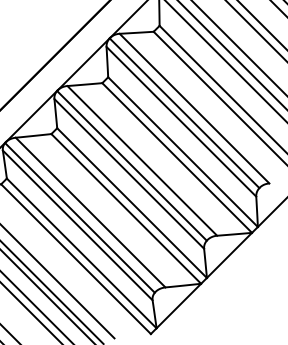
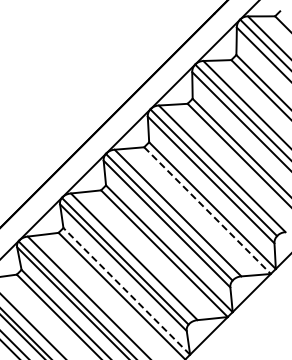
line: (177, 157) -> (207, 210), solid -> dashed
line: (81, 253) -> (126, 291), solid -> dashed

